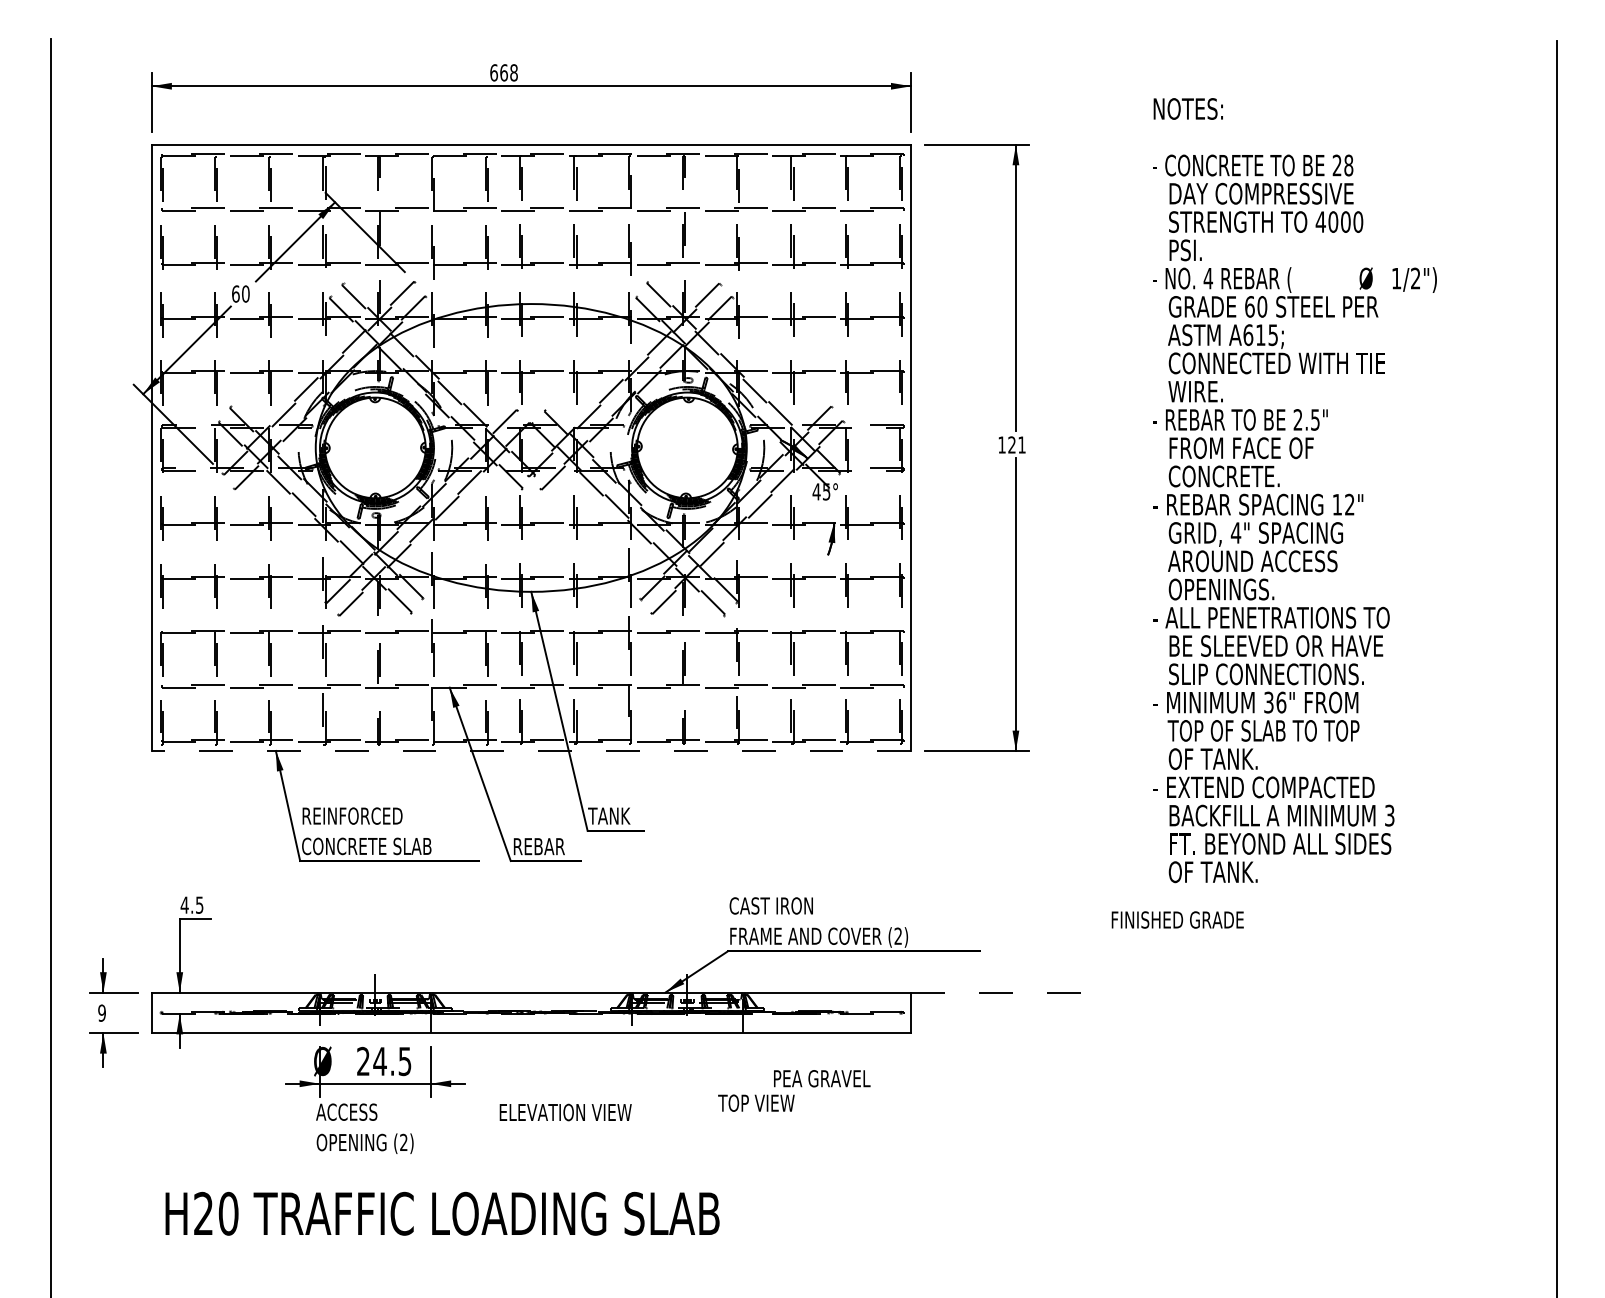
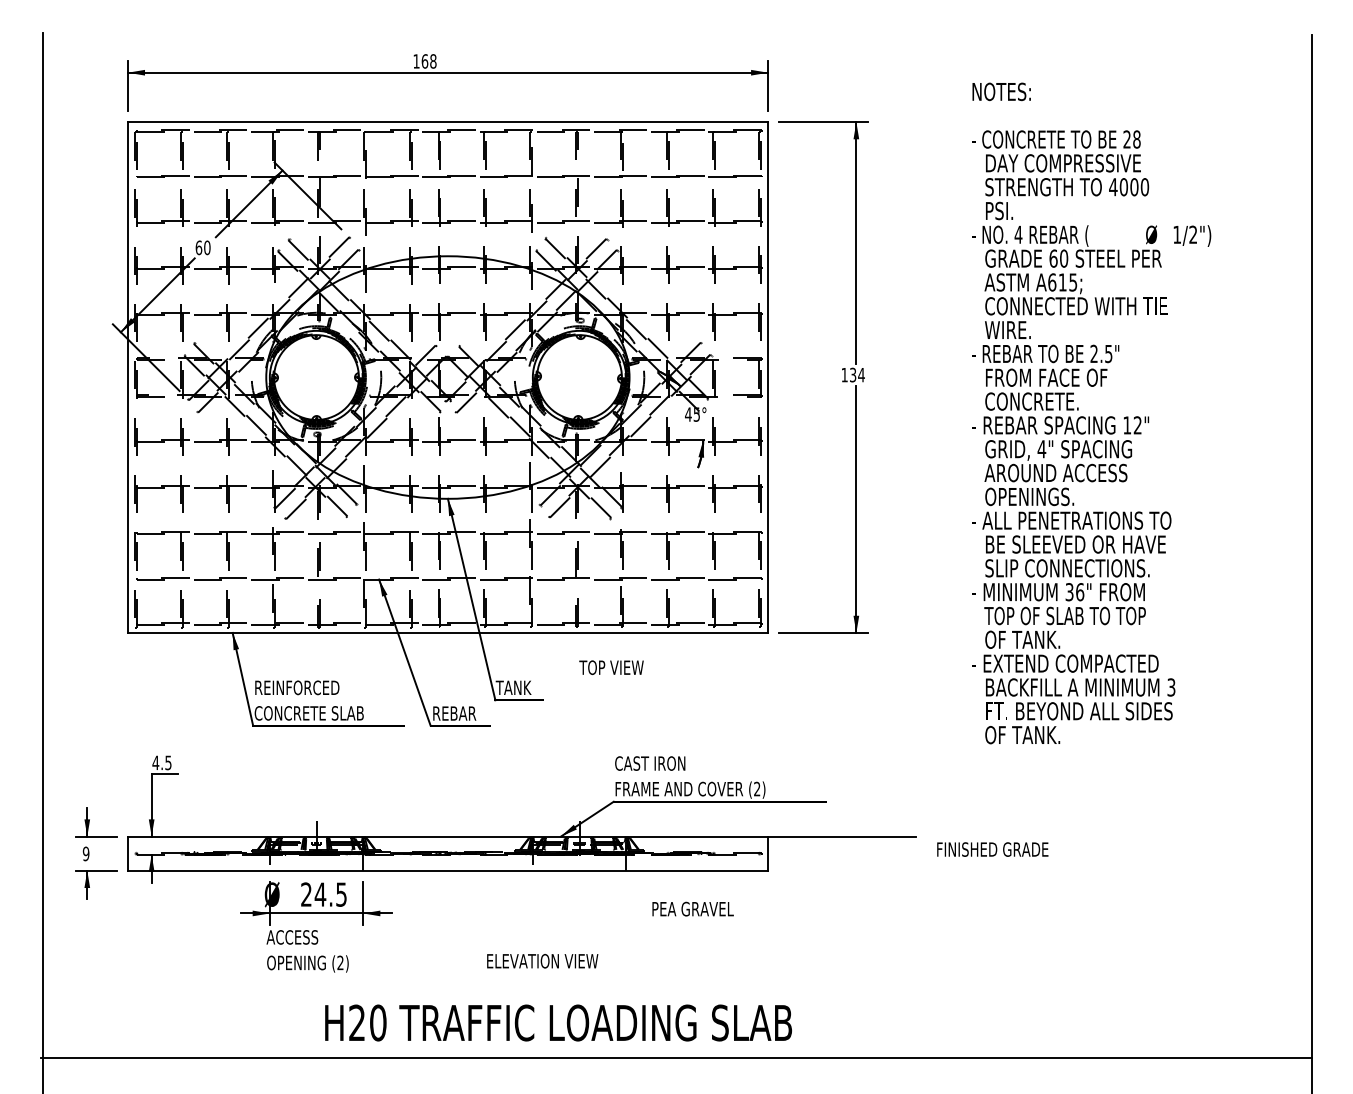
text: (493, 72) -> (416, 61), 668 -> 168
text: (1017, 444) -> (857, 374), 121 -> 134
line: (531, 750) -> (448, 632), dashed -> solid
text: (1177, 919) -> (992, 849), moved
line: (999, 992) -> (842, 836), dashed -> solid
text: (756, 1102) -> (611, 667), moved
text: (565, 1112) -> (542, 961), moved
text: (442, 1213) -> (558, 1022), moved
line: (802, 1255) -> (676, 1058), added

